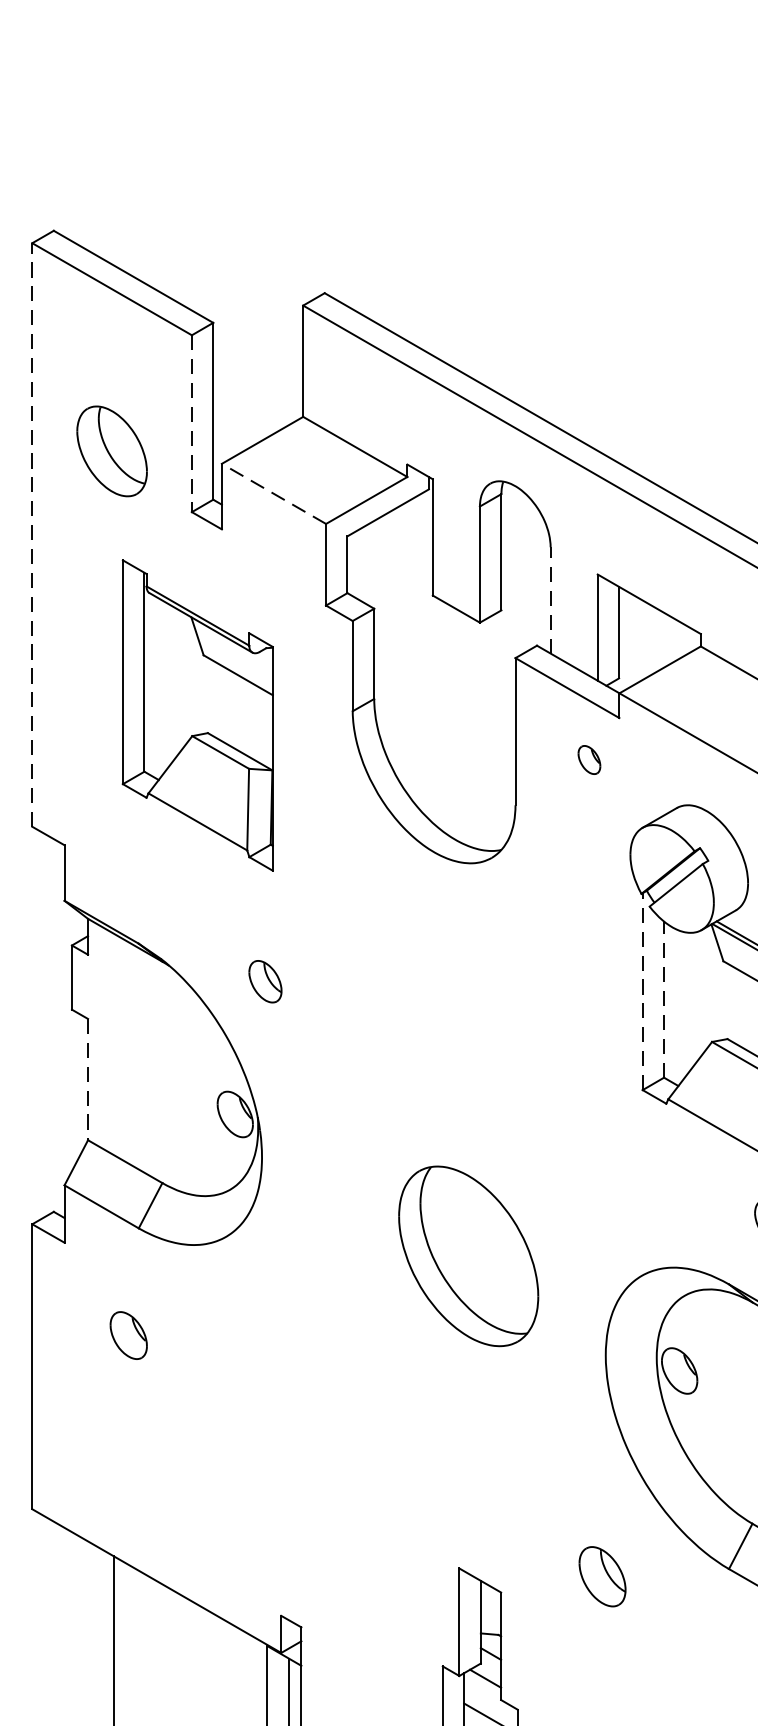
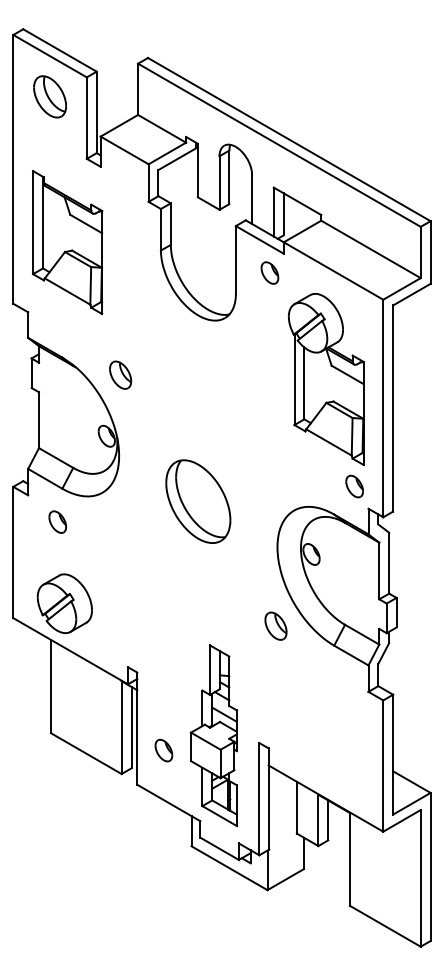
line: (191, 424) -> (86, 118), dashed -> solid
part: (110, 450) -> (49, 96), moved
line: (273, 493) -> (124, 150), dashed -> solid
line: (32, 533) -> (13, 168), dashed -> solid
line: (551, 600) -> (252, 199), dashed -> solid
part: (197, 715) -> (67, 242), moved
part: (588, 758) -> (269, 272), size x1.67
part: (264, 980) -> (120, 374), size x1.43
line: (642, 991) -> (294, 379), dashed -> solid
line: (664, 997) -> (304, 382), dashed -> solid
line: (89, 1080) -> (39, 420), dashed -> solid
part: (469, 1256) -> (198, 501), moved
part: (128, 1334) -> (57, 521), moved
part: (143, 1477) -> (64, 603), added
part: (601, 1575) -> (275, 625), moved

